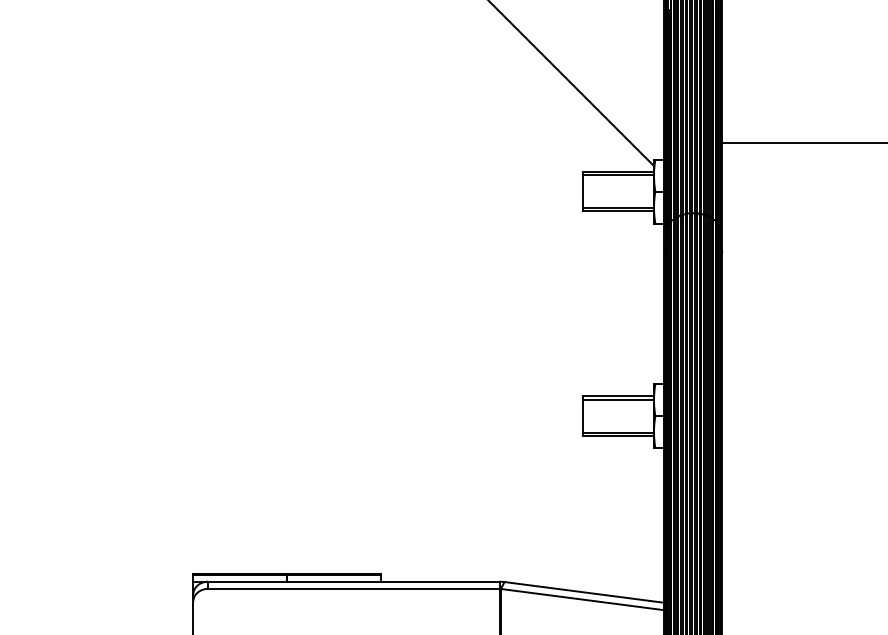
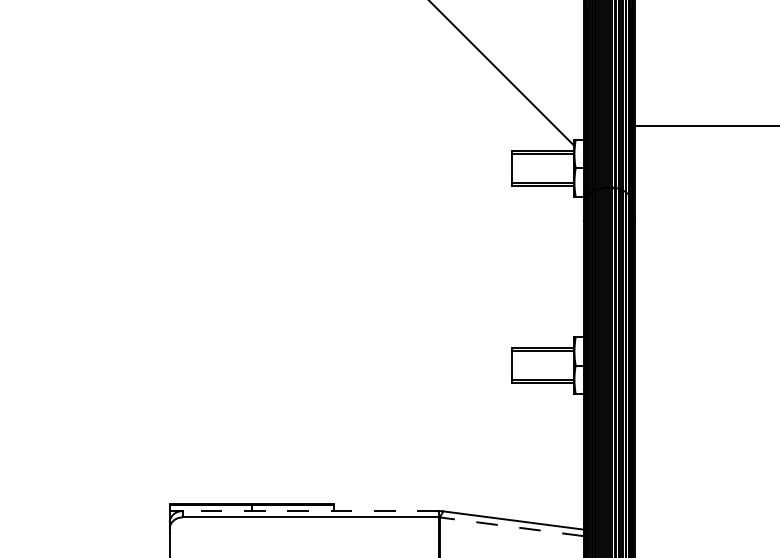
line: (353, 582) -> (310, 511), solid -> dashed
line: (582, 599) -> (511, 526), solid -> dashed

